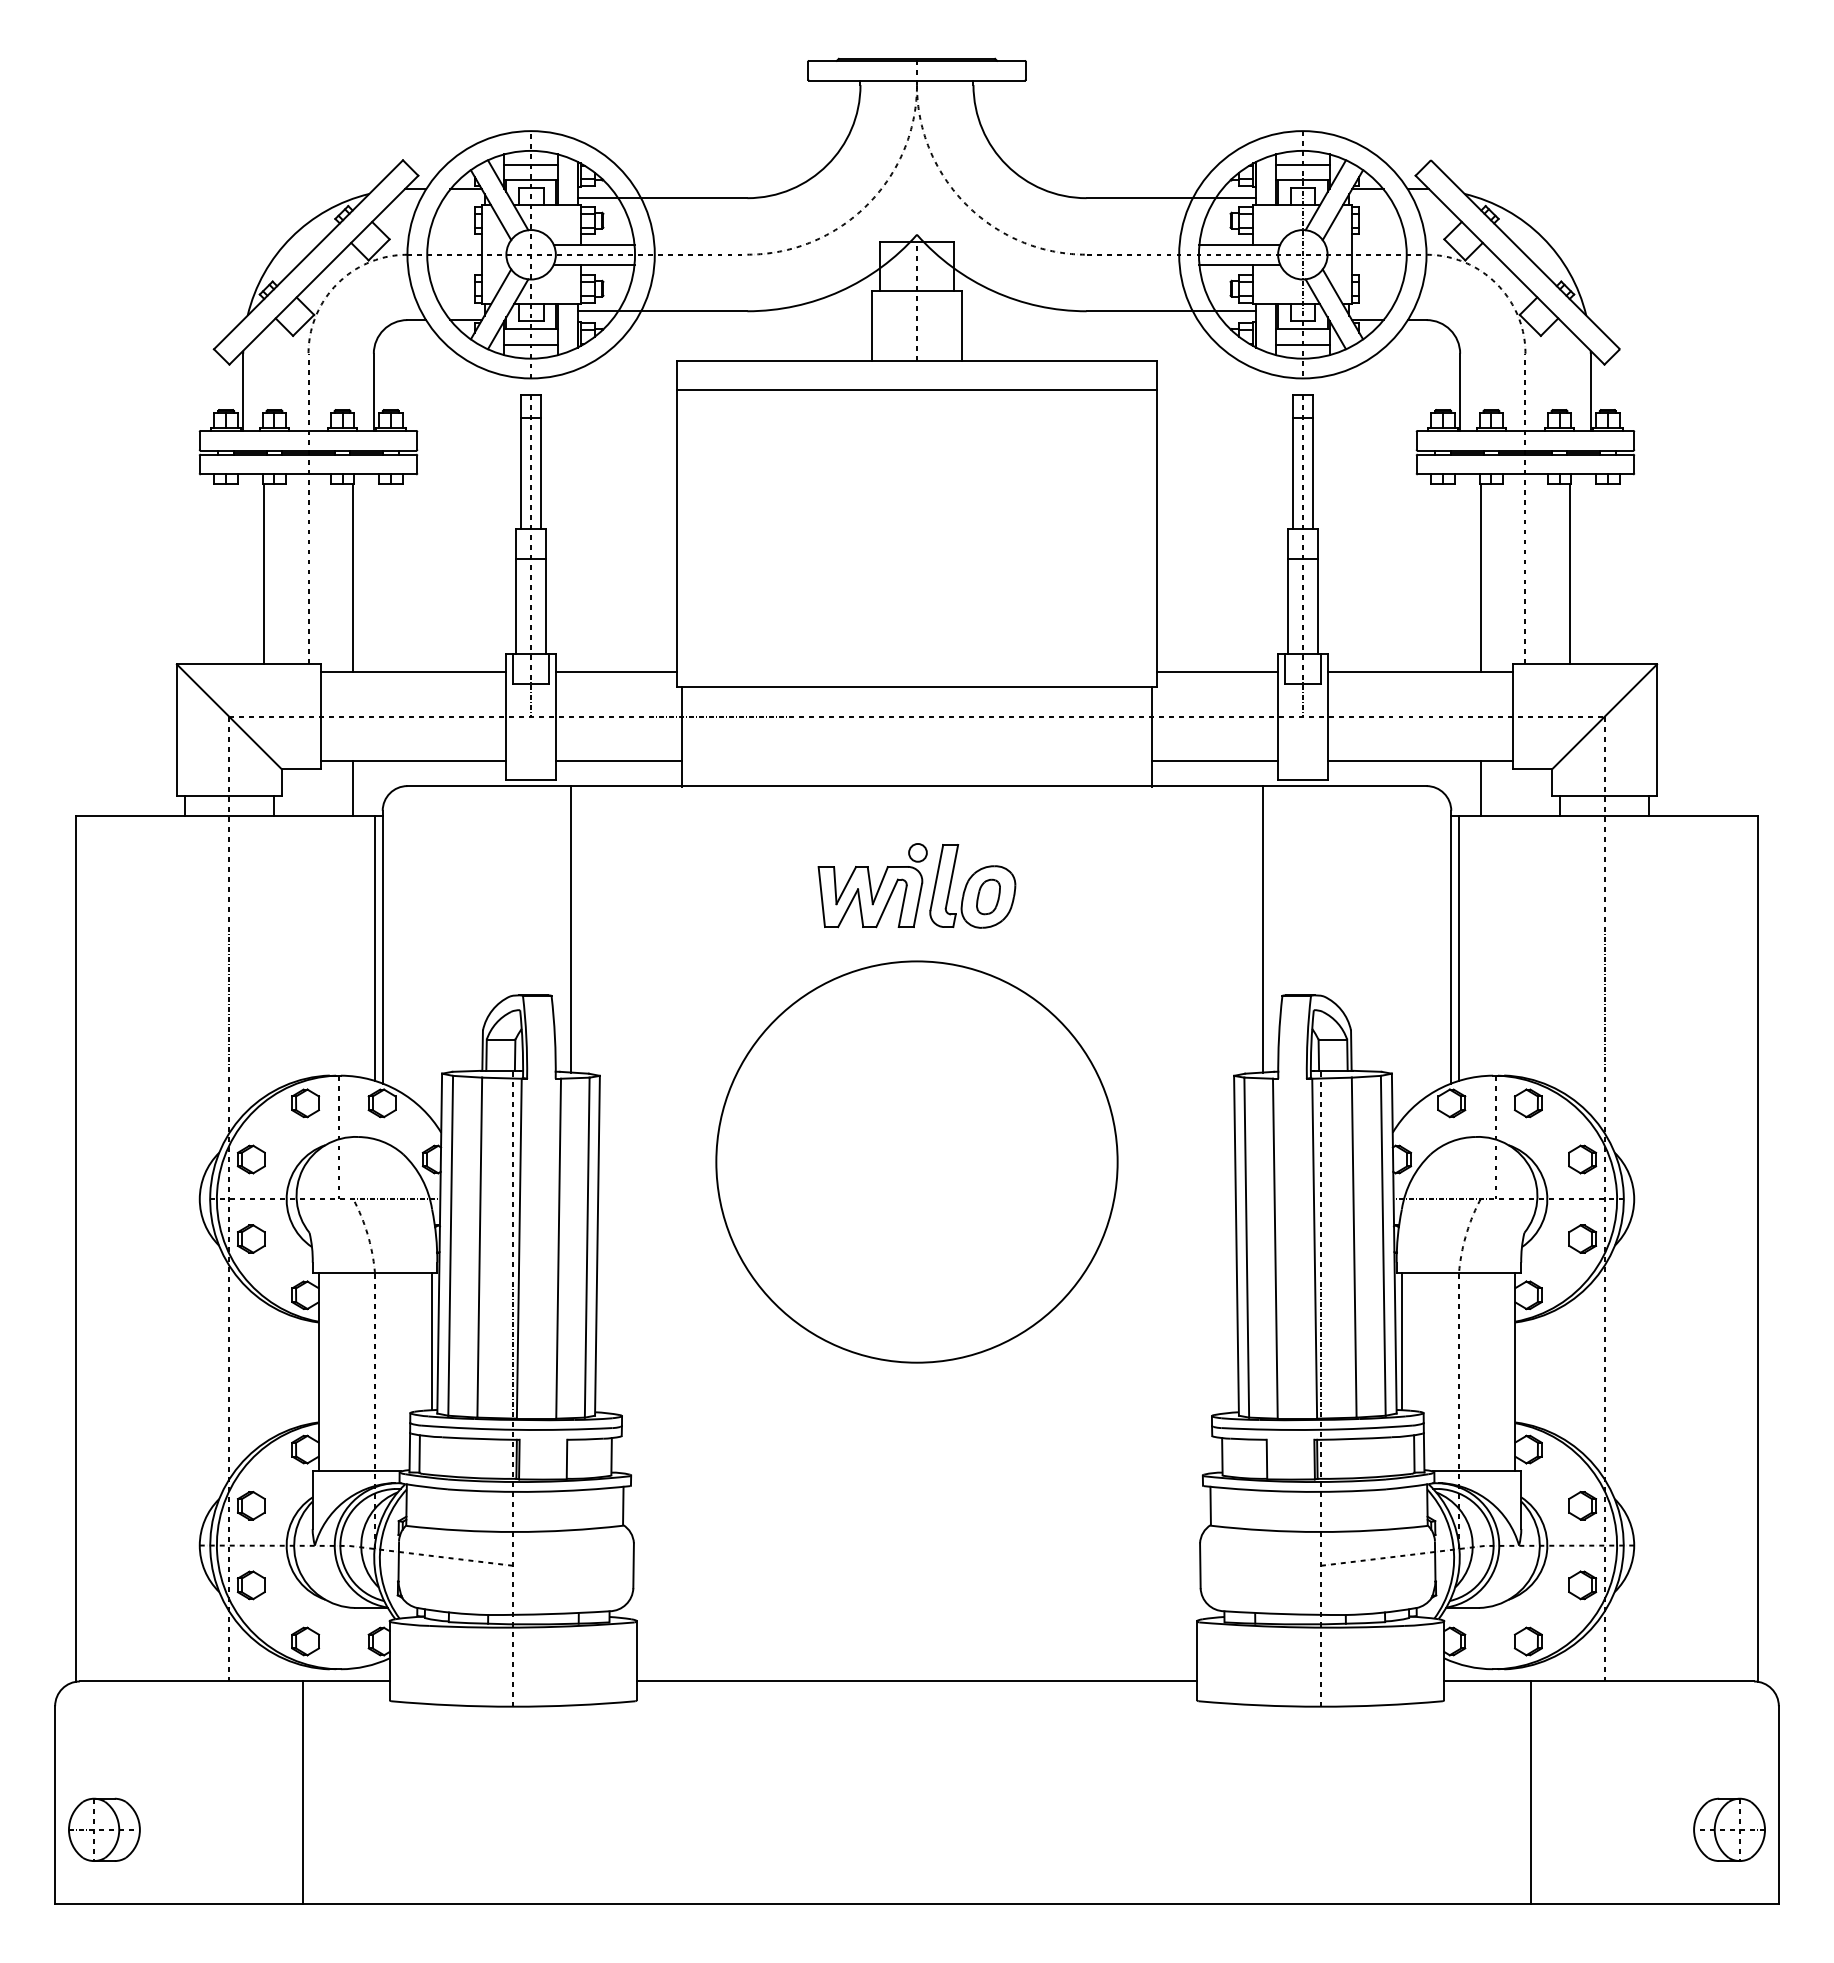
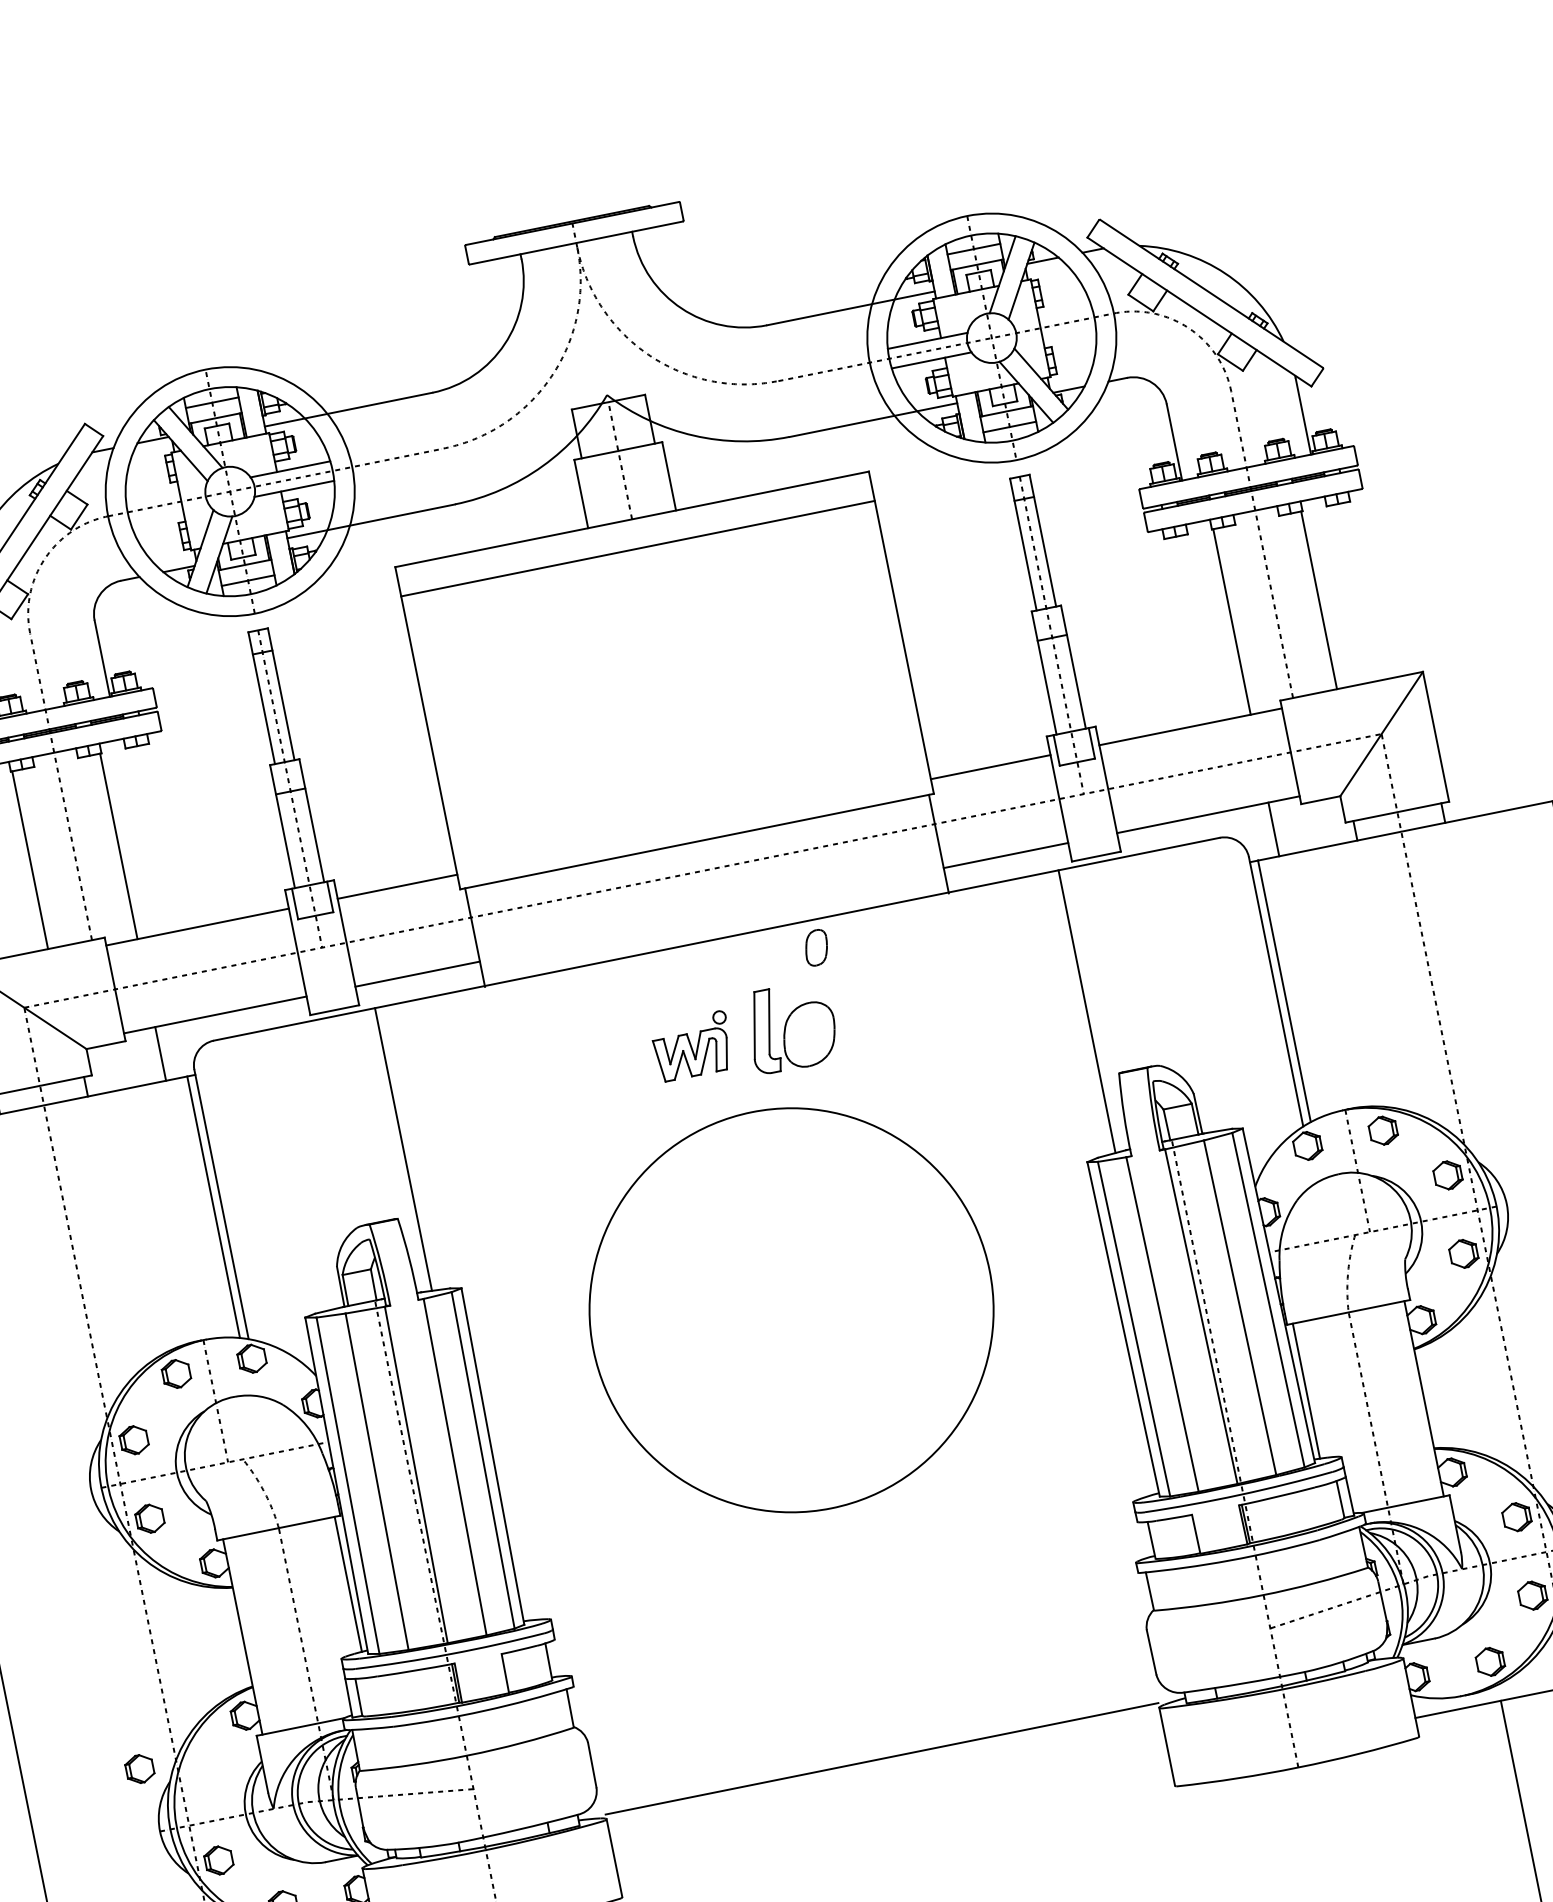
part: (872, 885) -> (692, 1046), size x0.7
part: (988, 896) -> (816, 947), moved
part: (251, 1505) -> (139, 1768), moved
line: (916, 1681) -> (881, 1758), moved

